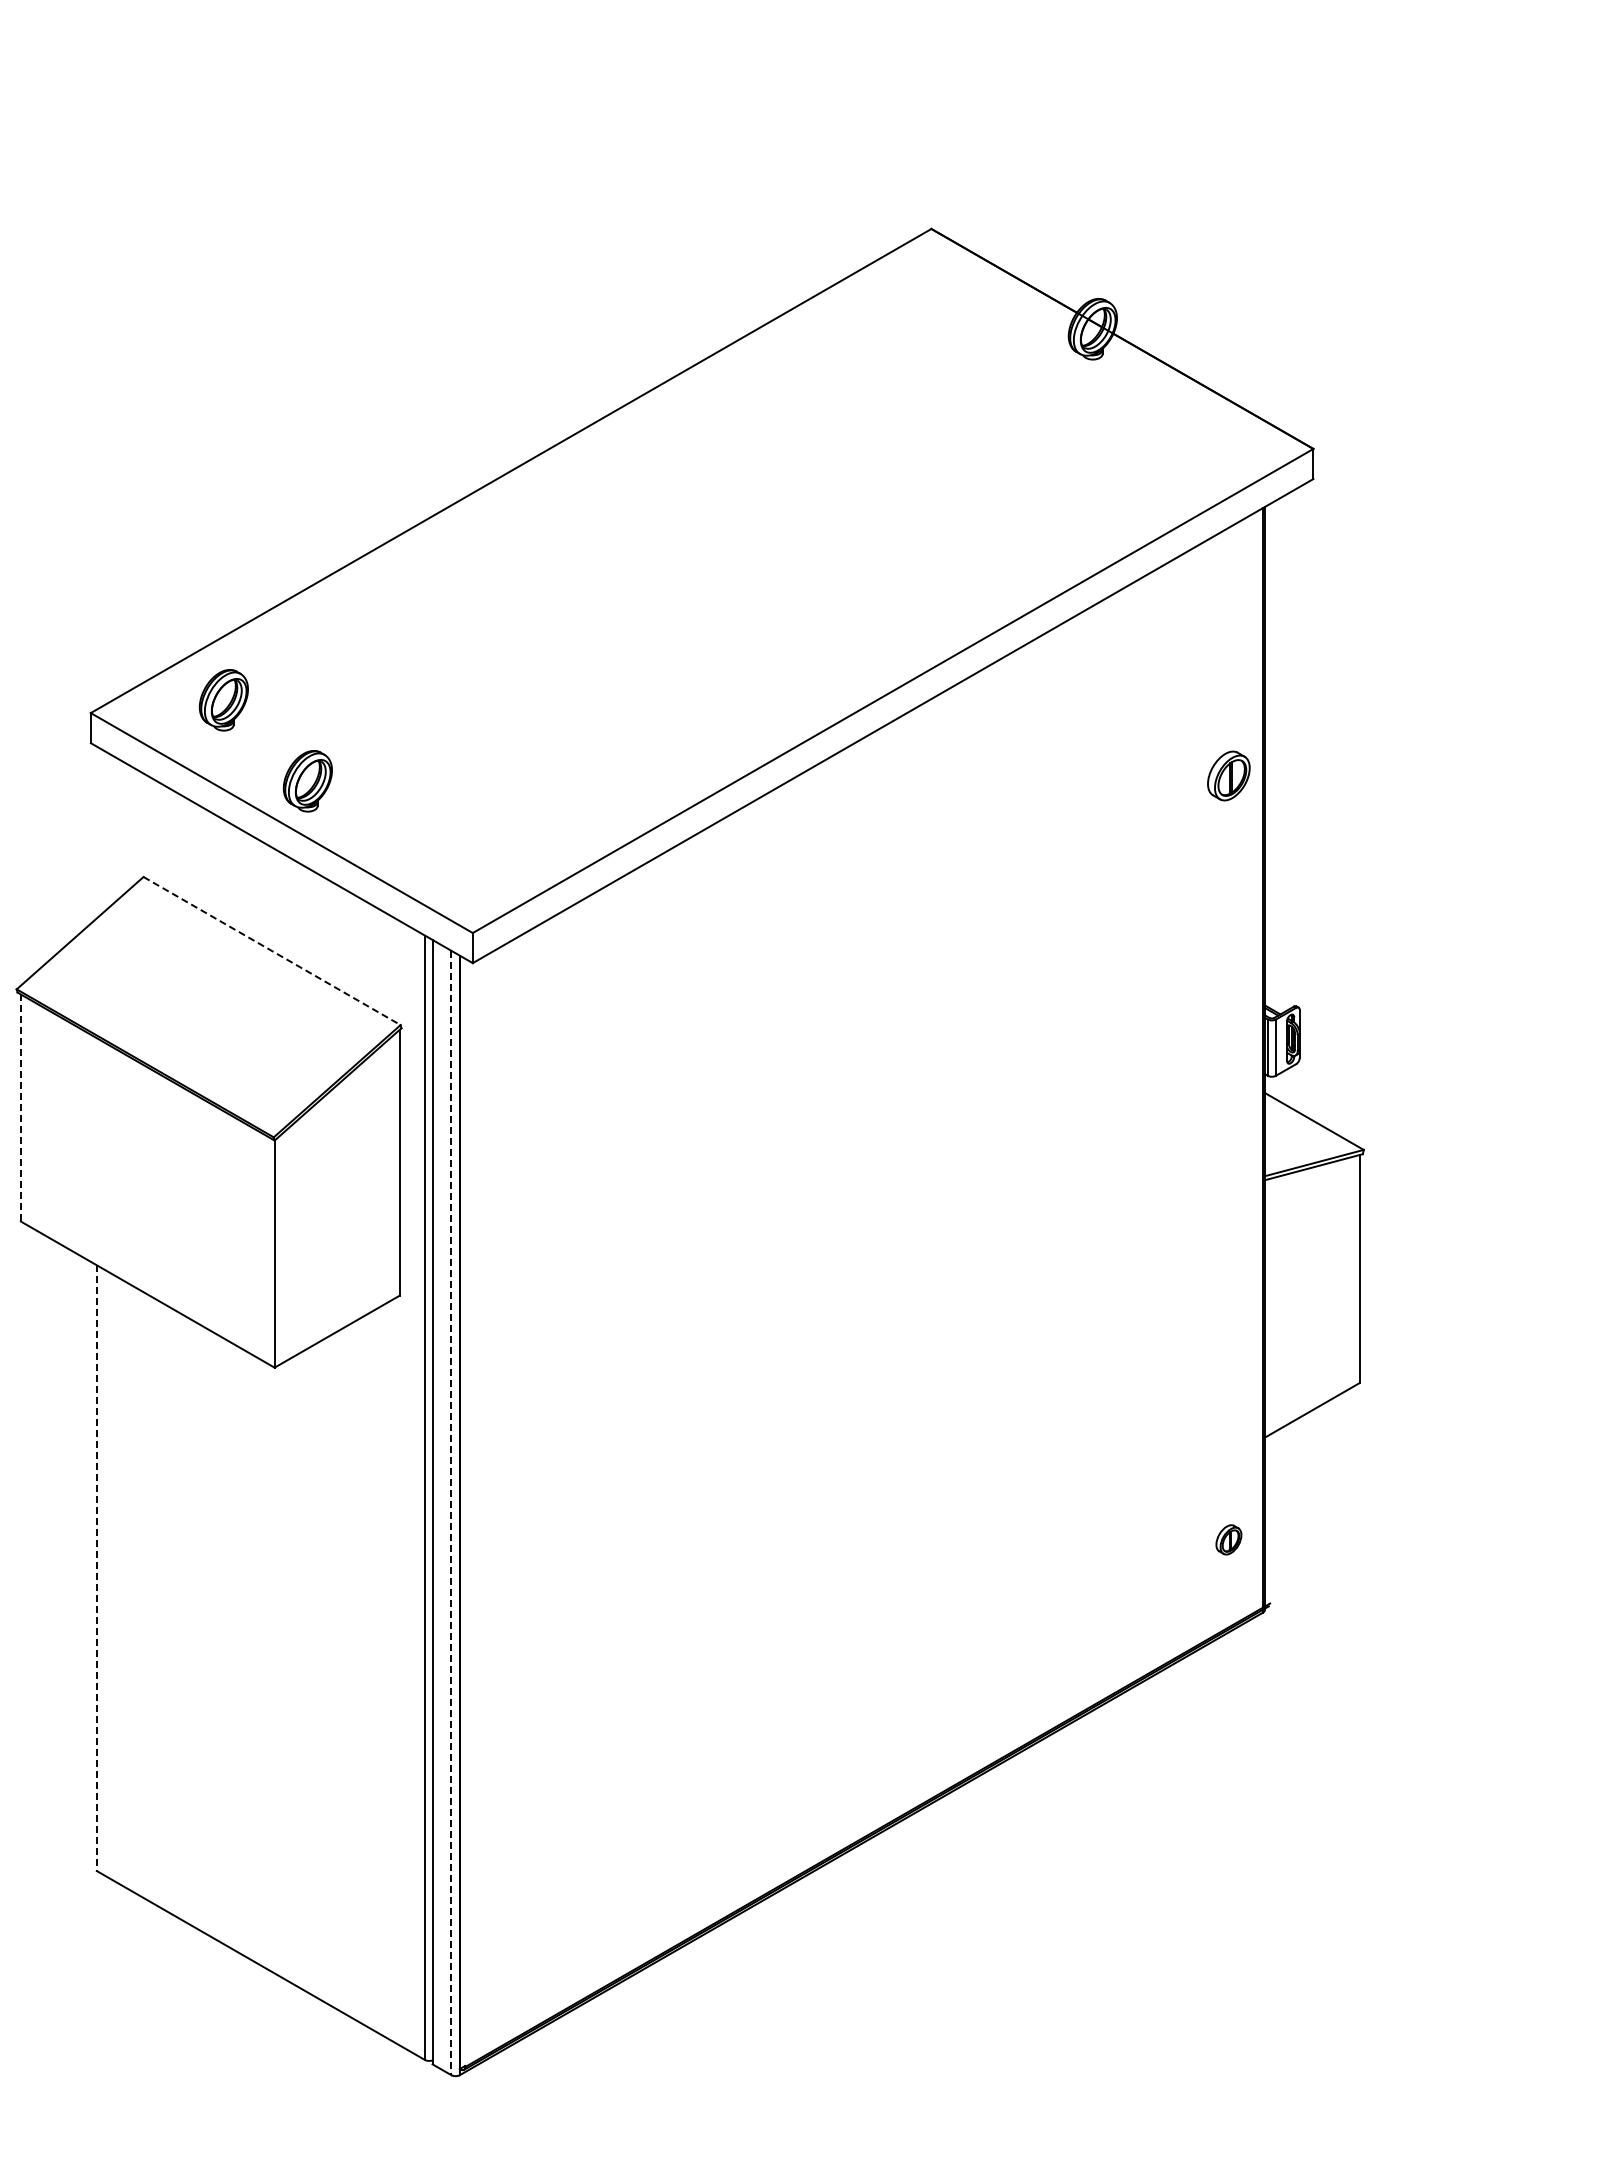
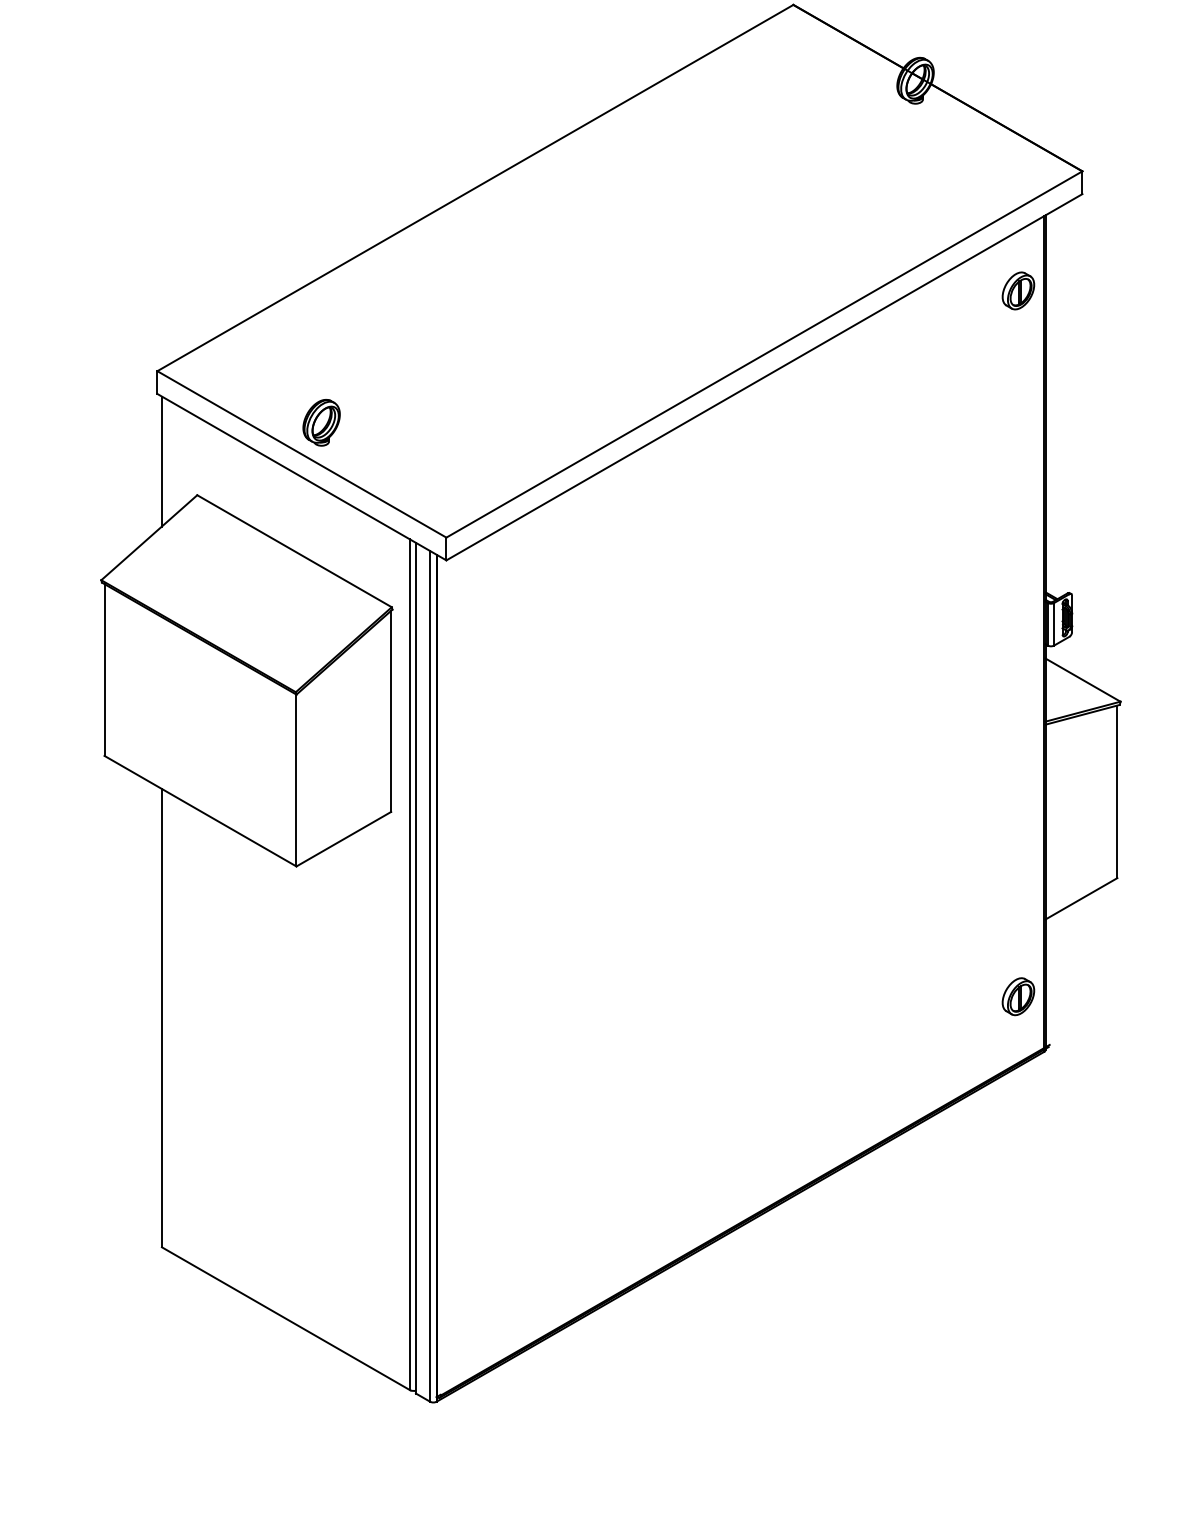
part: (223, 700) -> (257, 361), removed
part: (1228, 775) -> (1018, 290), moved
line: (96, 832) -> (161, 461), added
line: (272, 951) -> (294, 551), dashed -> solid
line: (20, 1108) -> (104, 670), dashed -> solid
line: (451, 1513) -> (430, 976), dashed -> solid
part: (1228, 1539) -> (1018, 996), size x1.67
line: (96, 1568) -> (161, 1018), dashed -> solid

